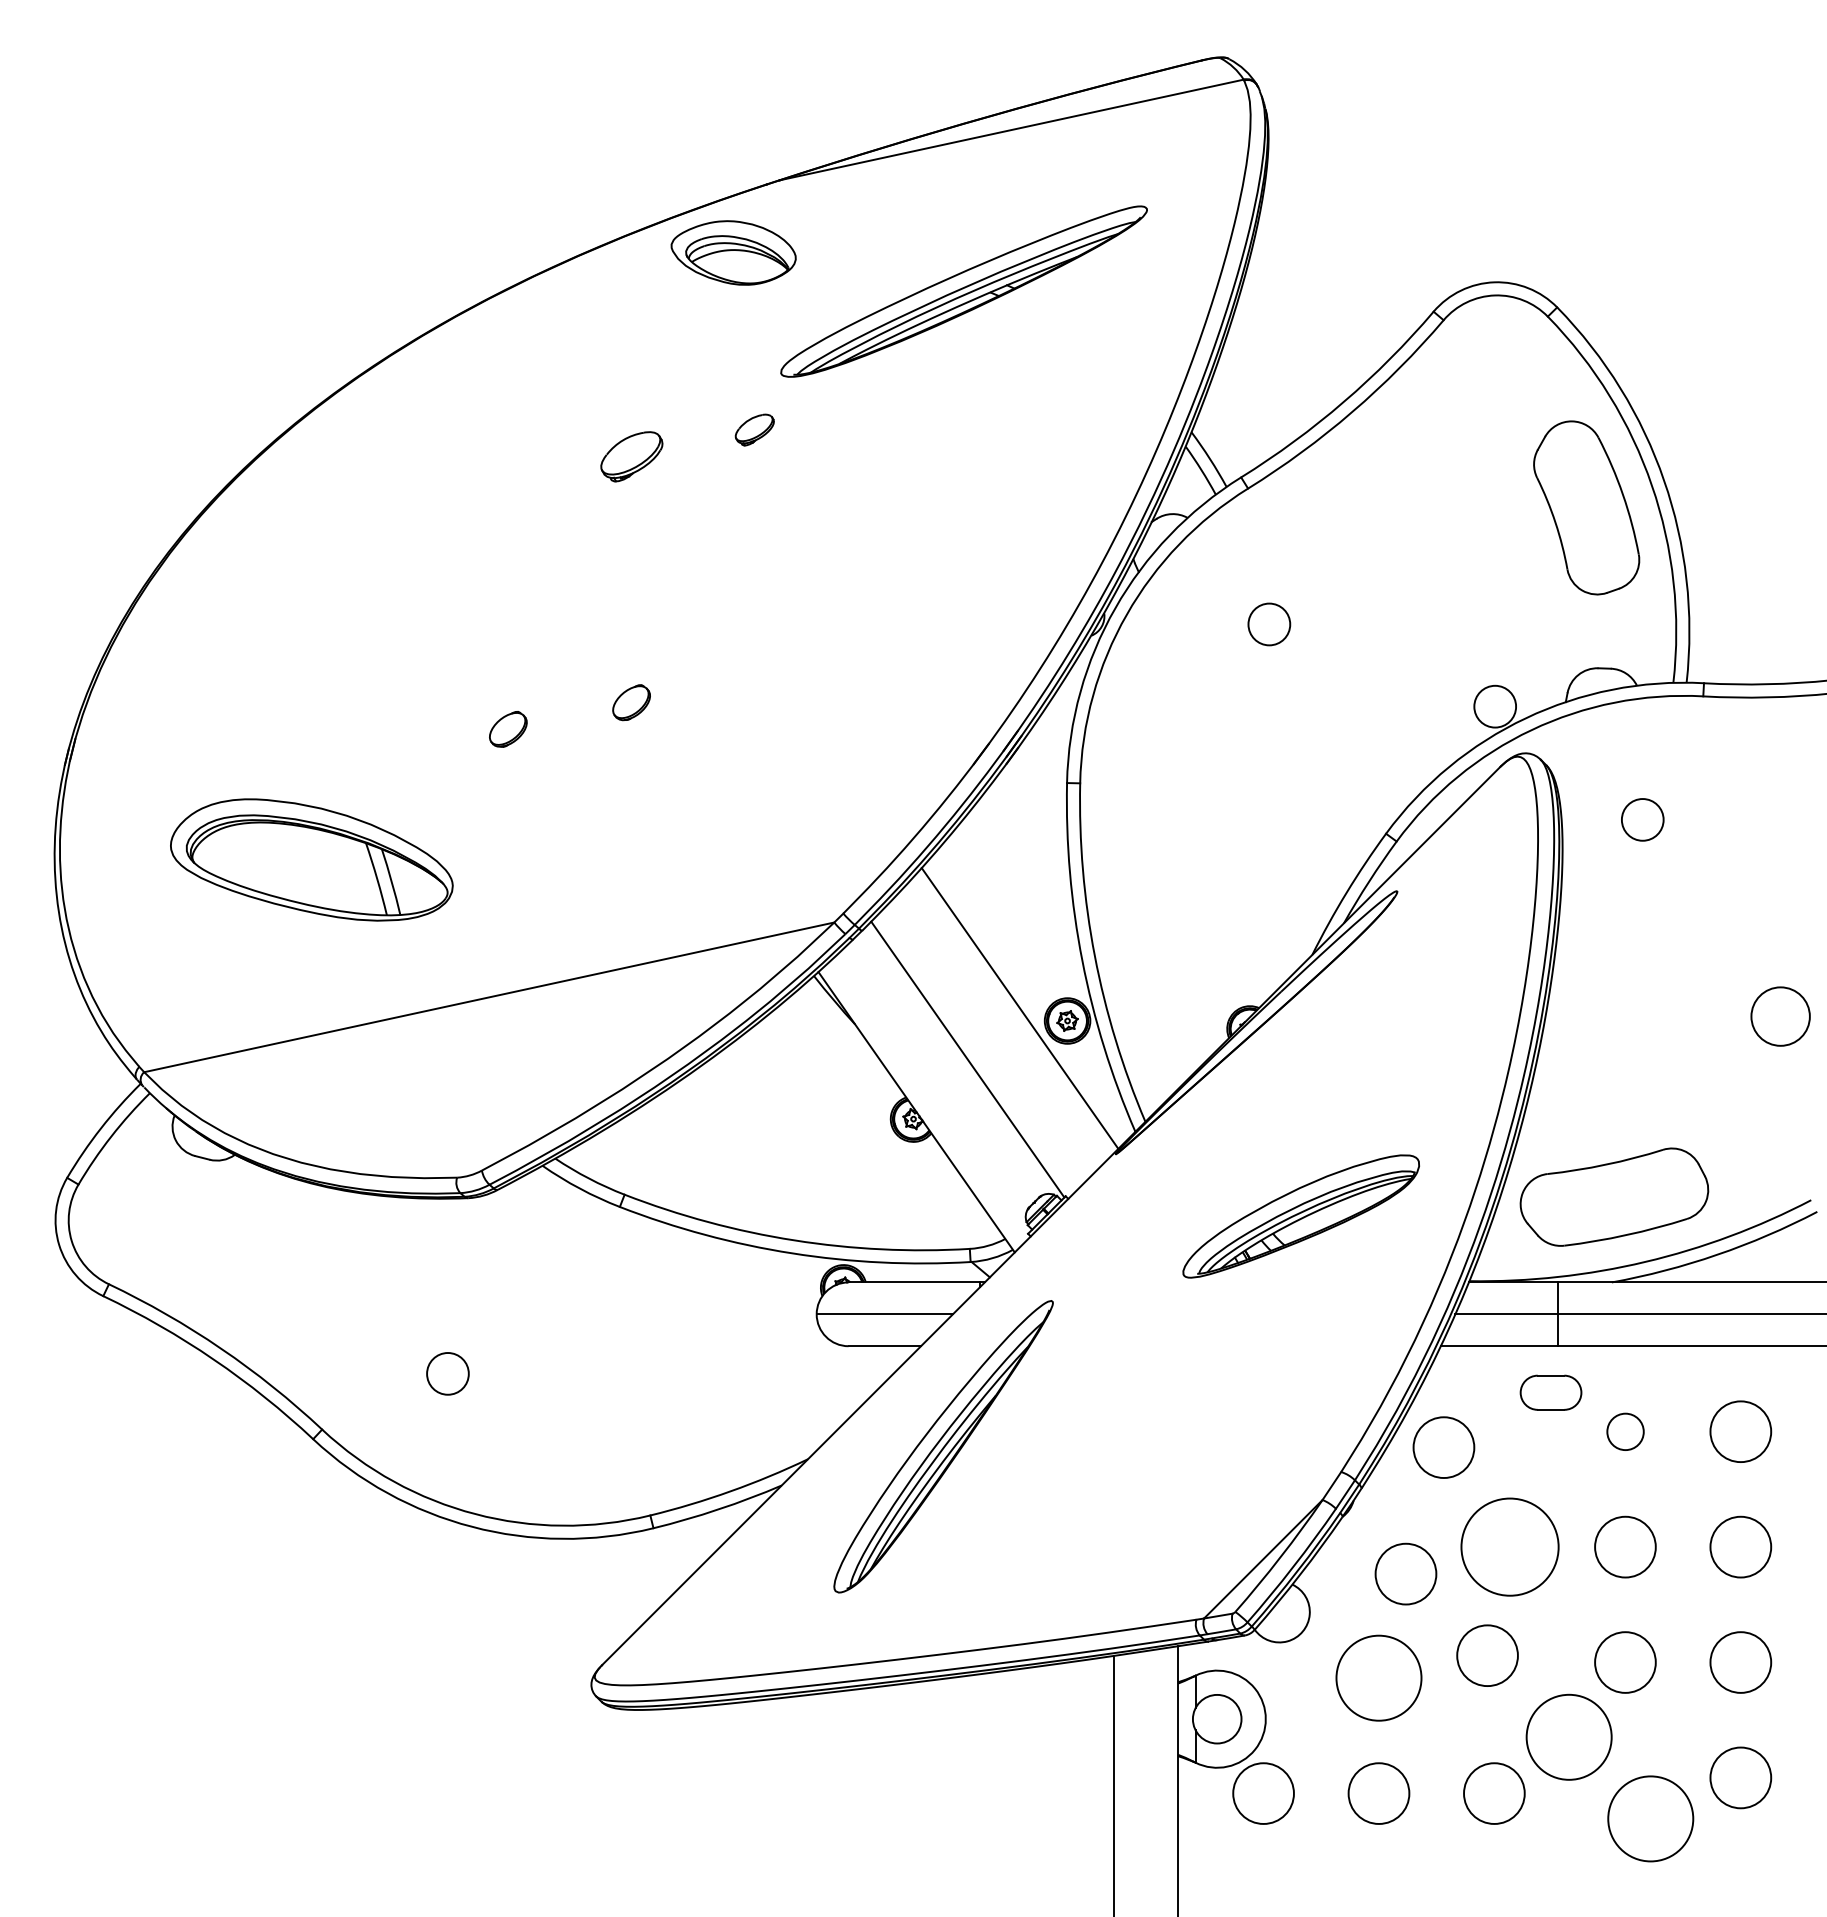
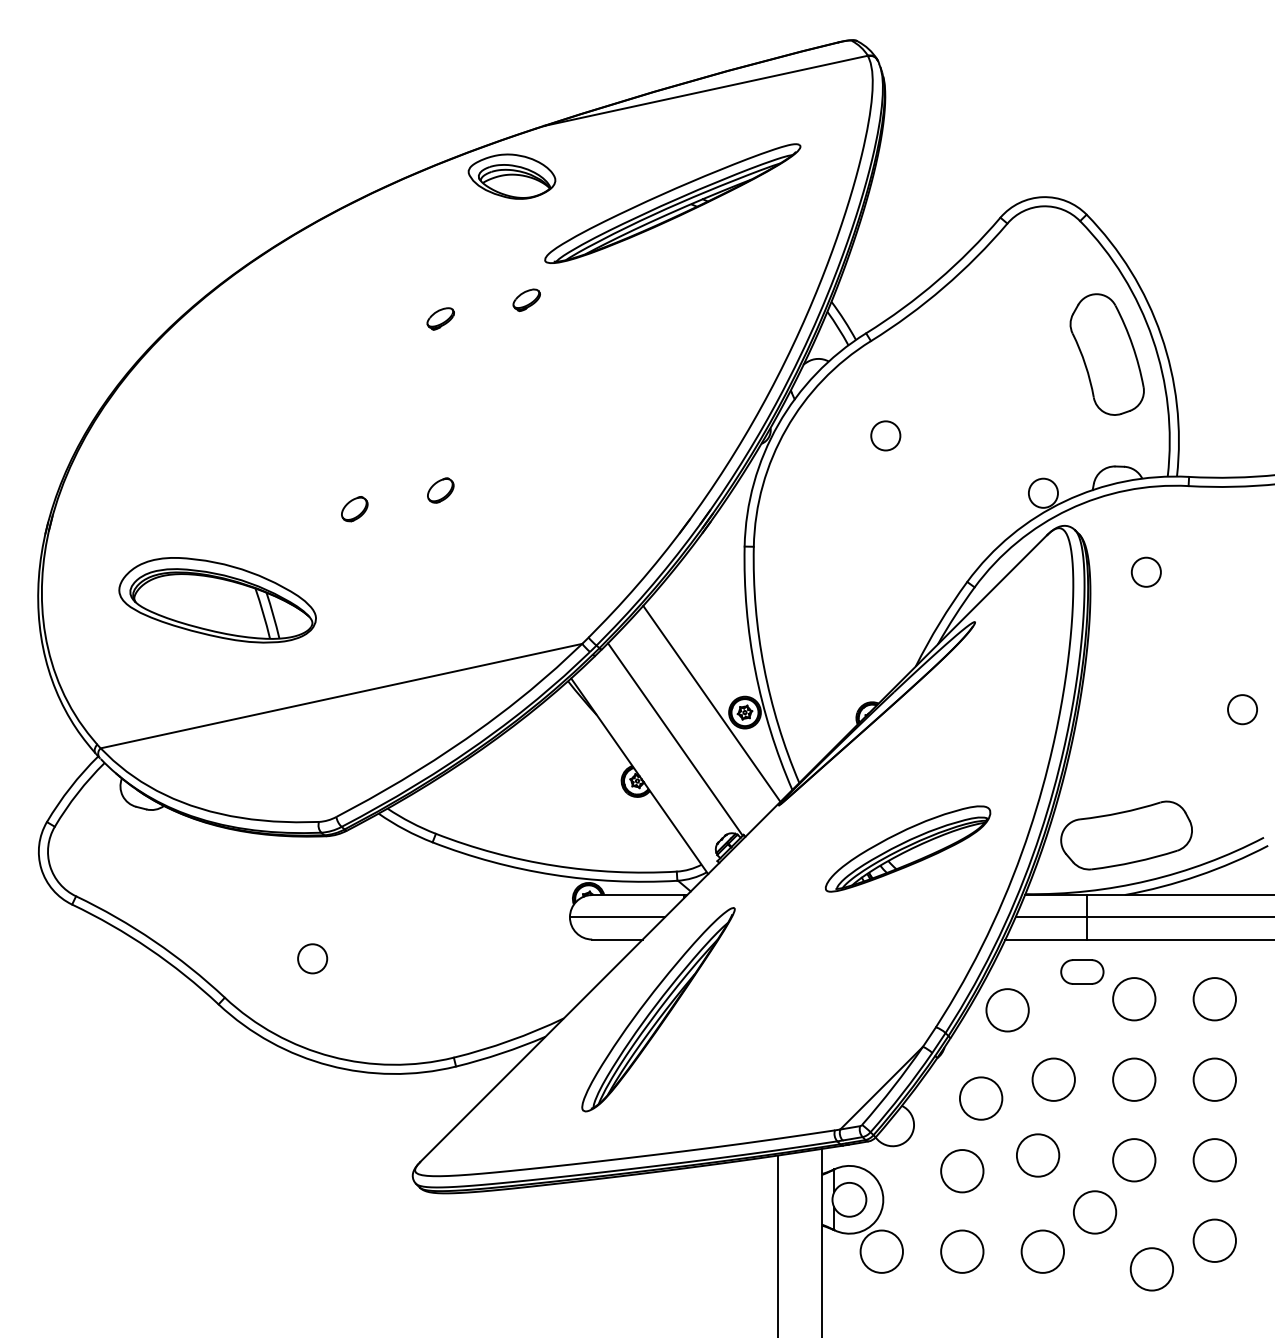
part: (631, 456) -> (440, 318), size x0.62
circle: (1780, 1016) -> (1242, 709), size x0.71
circle: (1625, 1432) -> (1134, 999), size x1.67
circle: (1509, 1546) -> (1053, 1079), size x0.62
circle: (1379, 1678) -> (962, 1171), size x0.71
circle: (1568, 1737) -> (1094, 1212), size x0.71
circle: (1650, 1819) -> (1151, 1269), size x0.71

